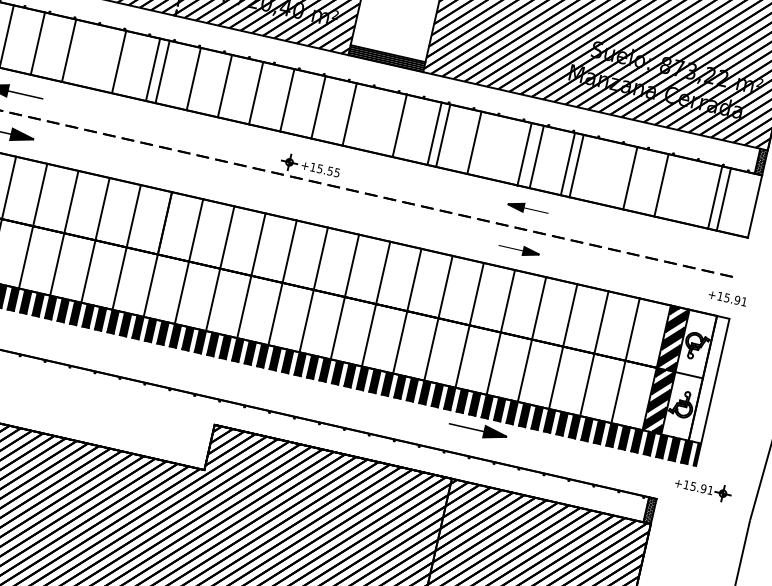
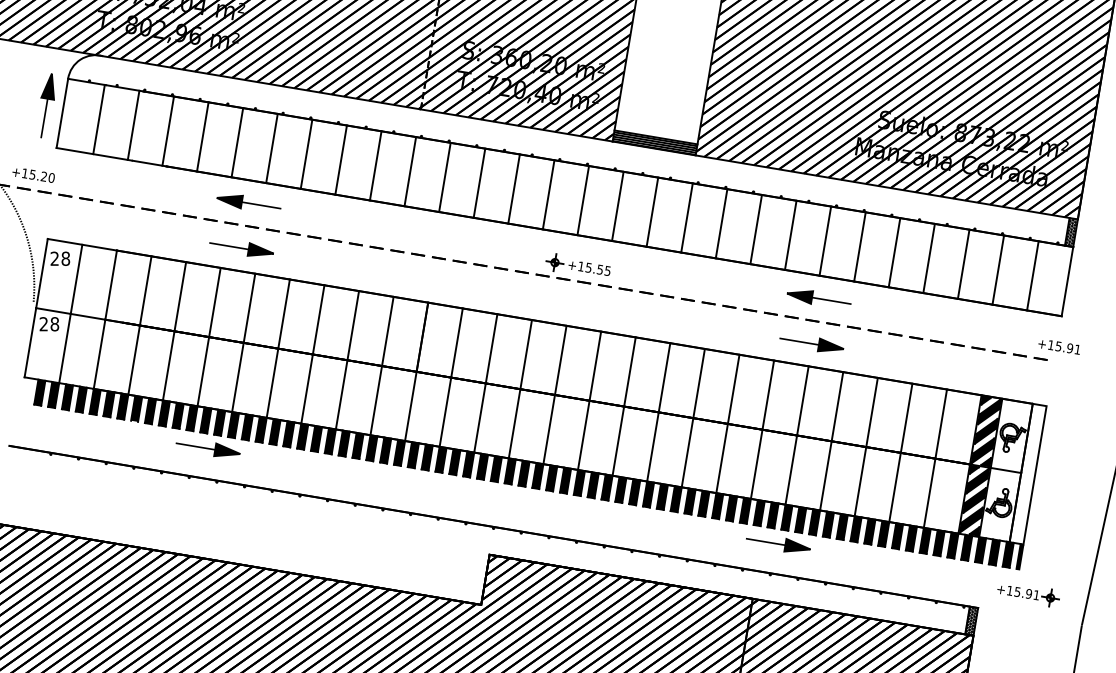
line: (118, 61) -> (340, 159), moved
line: (152, 69) -> (375, 165), moved
line: (399, 124) -> (652, 211), moved
line: (434, 133) -> (686, 217), moved
line: (524, 153) -> (790, 234), moved
line: (576, 166) -> (894, 252), moved
line: (715, 196) -> (998, 269), moved
part: (527, 207) -> (818, 297), size x1.43
part: (518, 250) -> (811, 344), size x1.43
text: (726, 298) -> (1058, 347), moved

